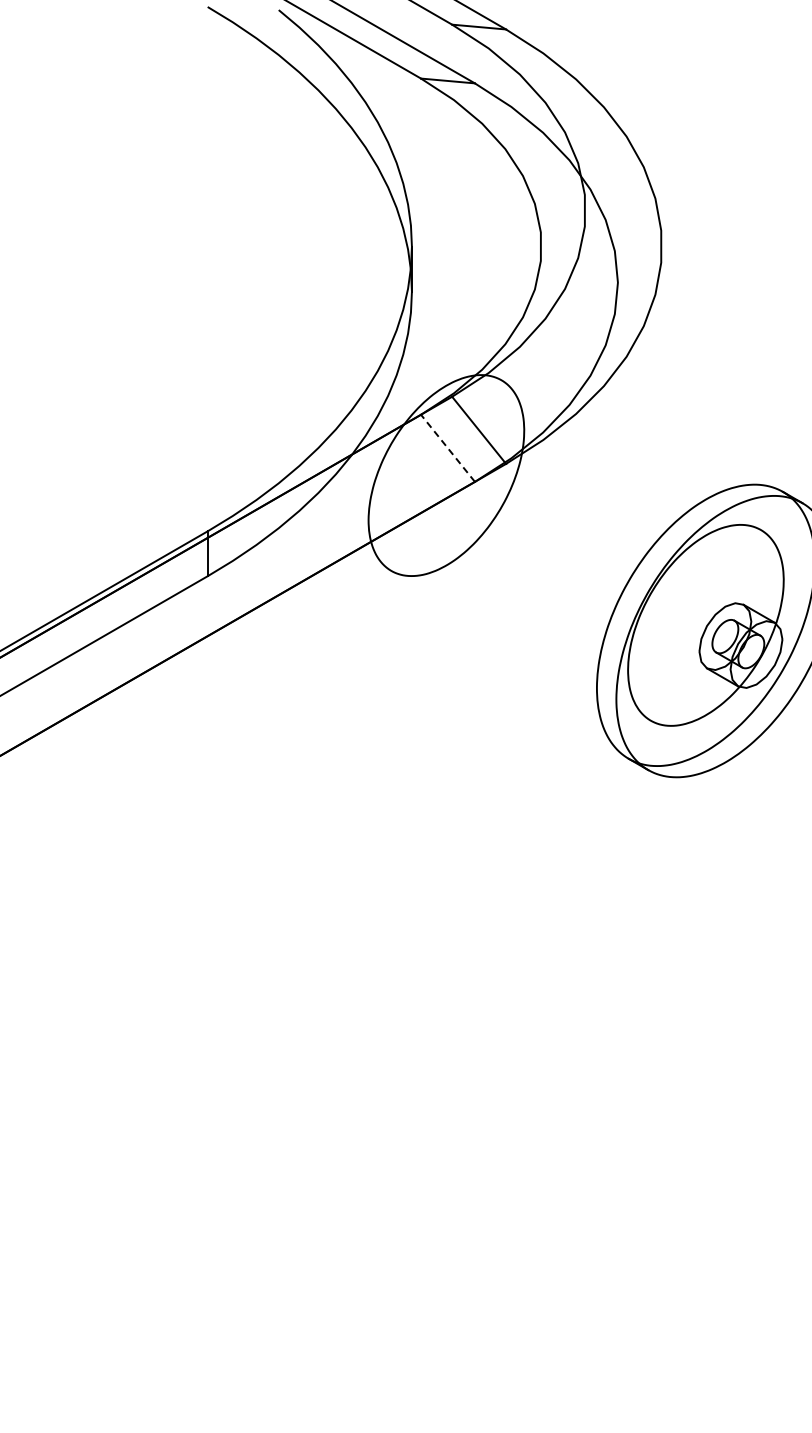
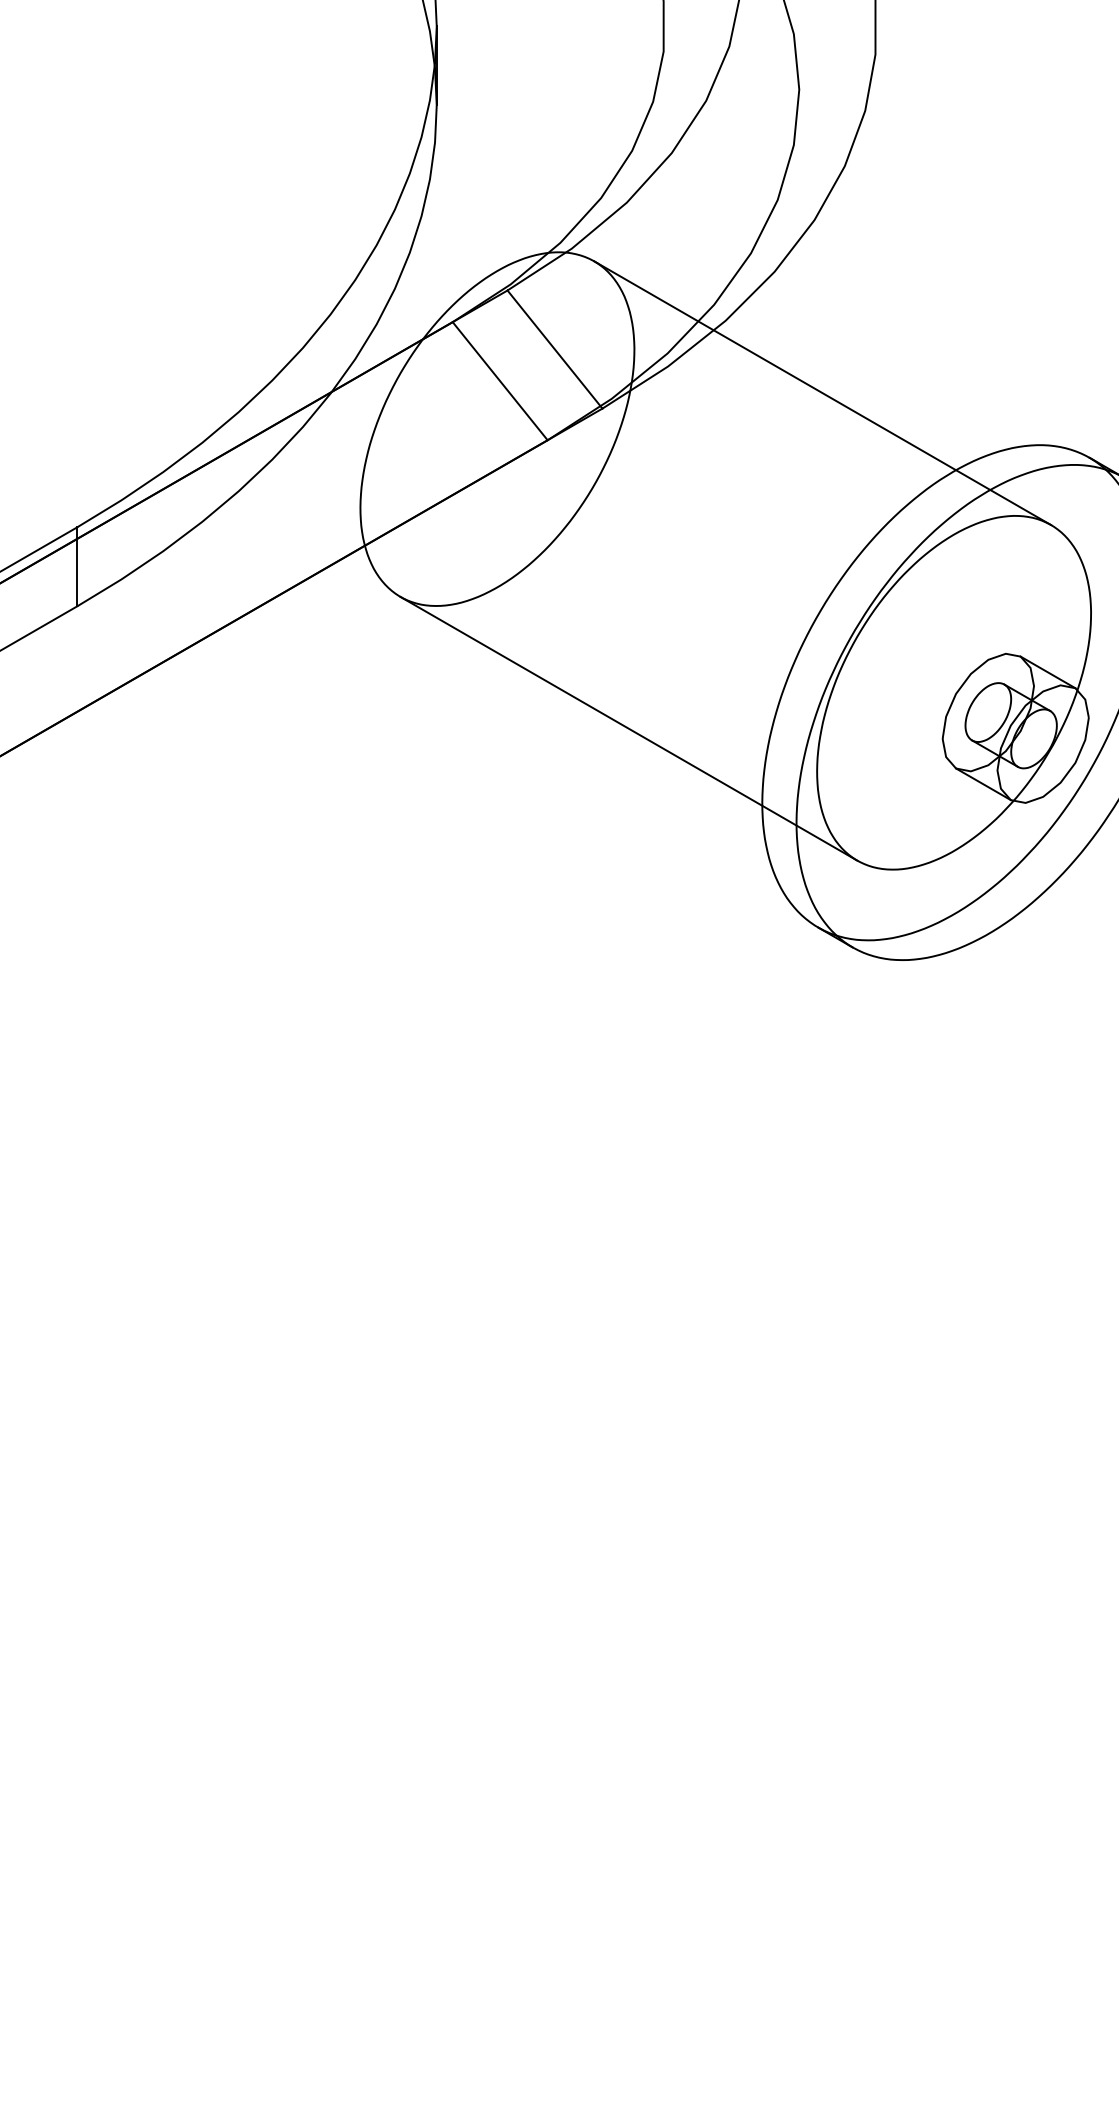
line: (447, 447) -> (499, 379), dashed -> solid
line: (630, 455) -> (821, 393), added
line: (520, 645) -> (627, 728), added

